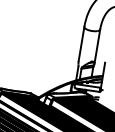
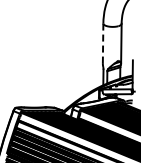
line: (81, 44) -> (103, 43), solid -> dashed

